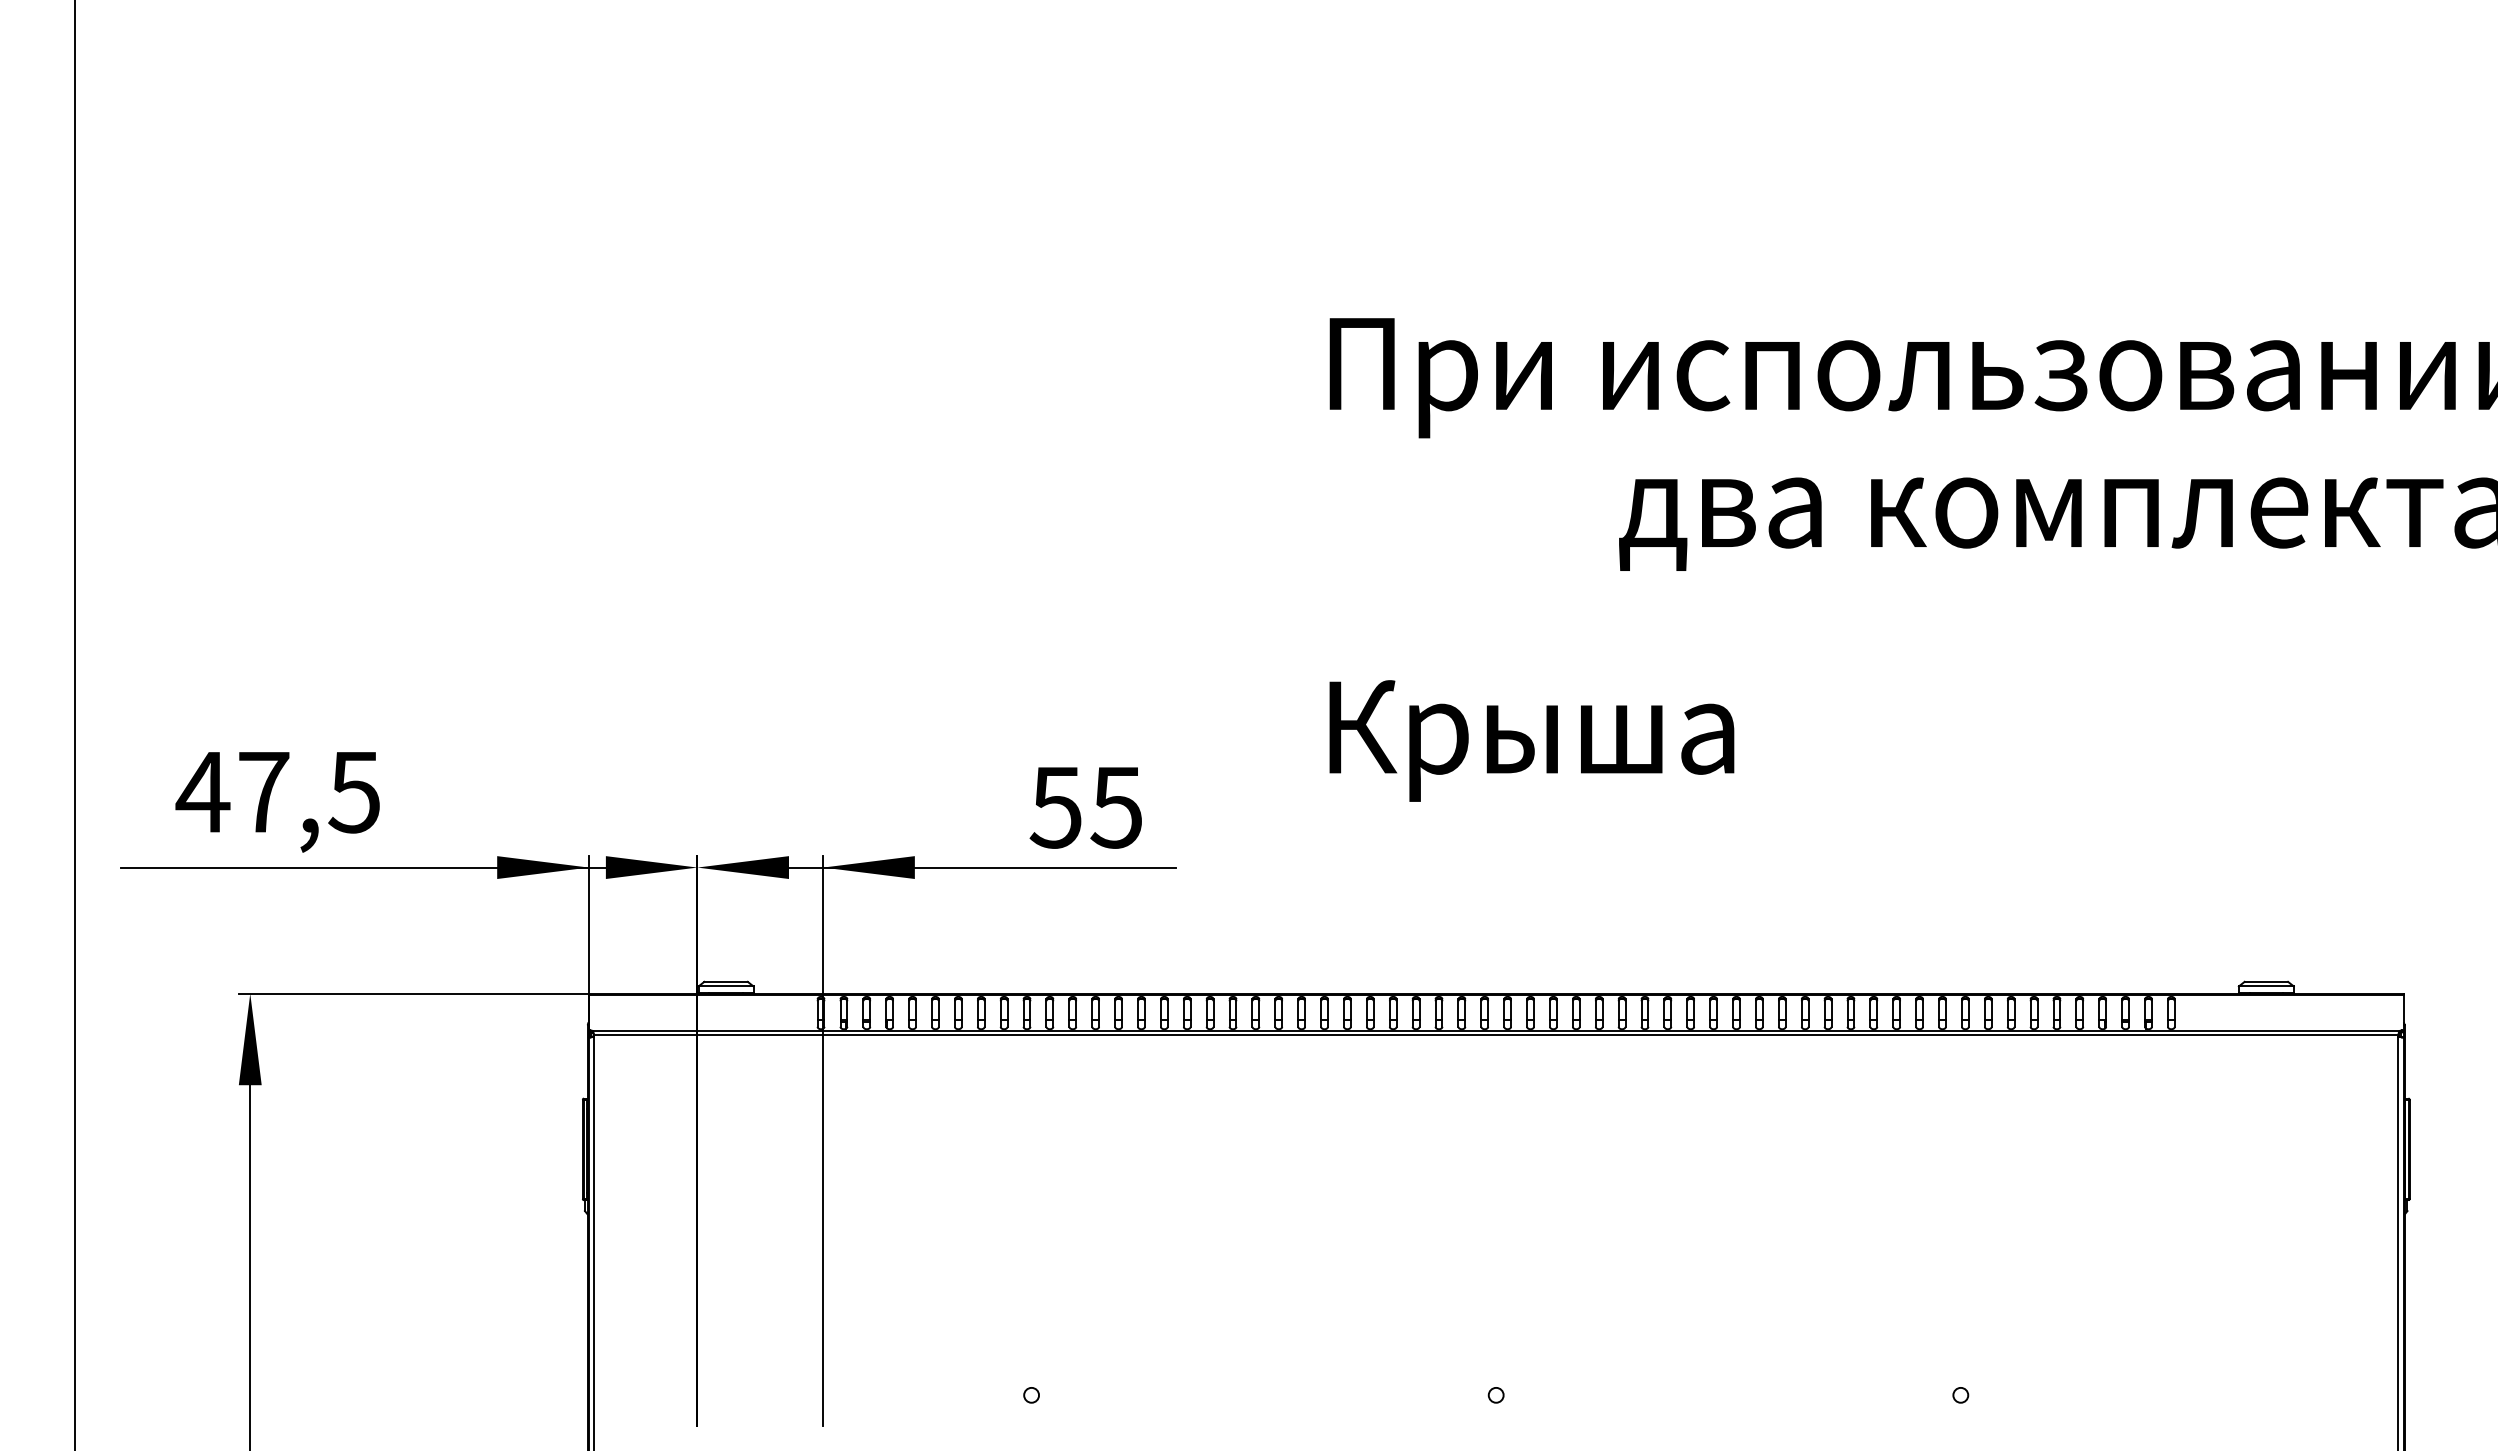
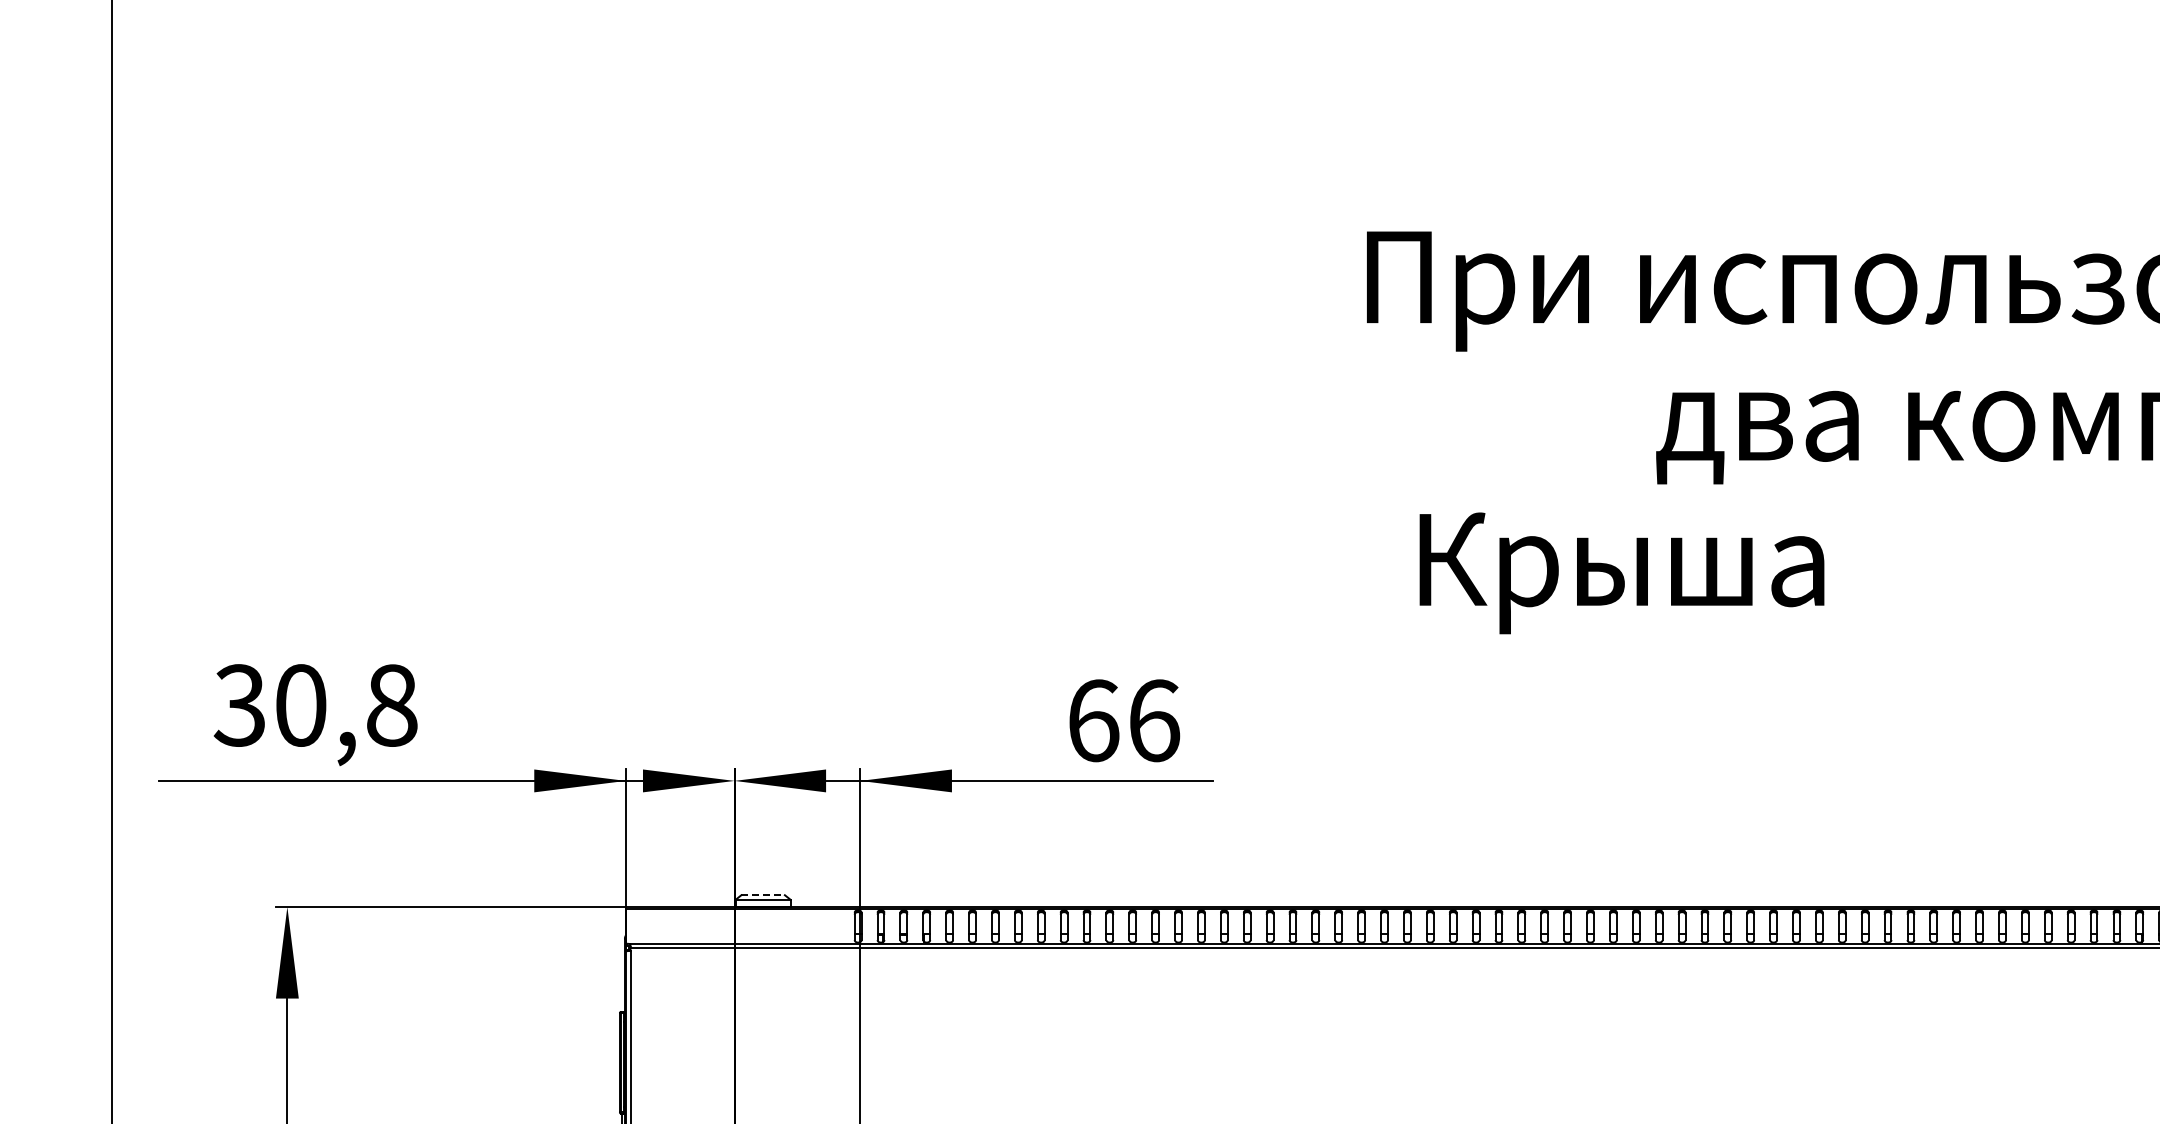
text: (1531, 740) -> (1621, 572), moved
text: (277, 791) -> (314, 704), 47,5 -> 30,8
text: (1085, 807) -> (1122, 720), 55 -> 66
line: (726, 981) -> (763, 894), solid -> dashed

